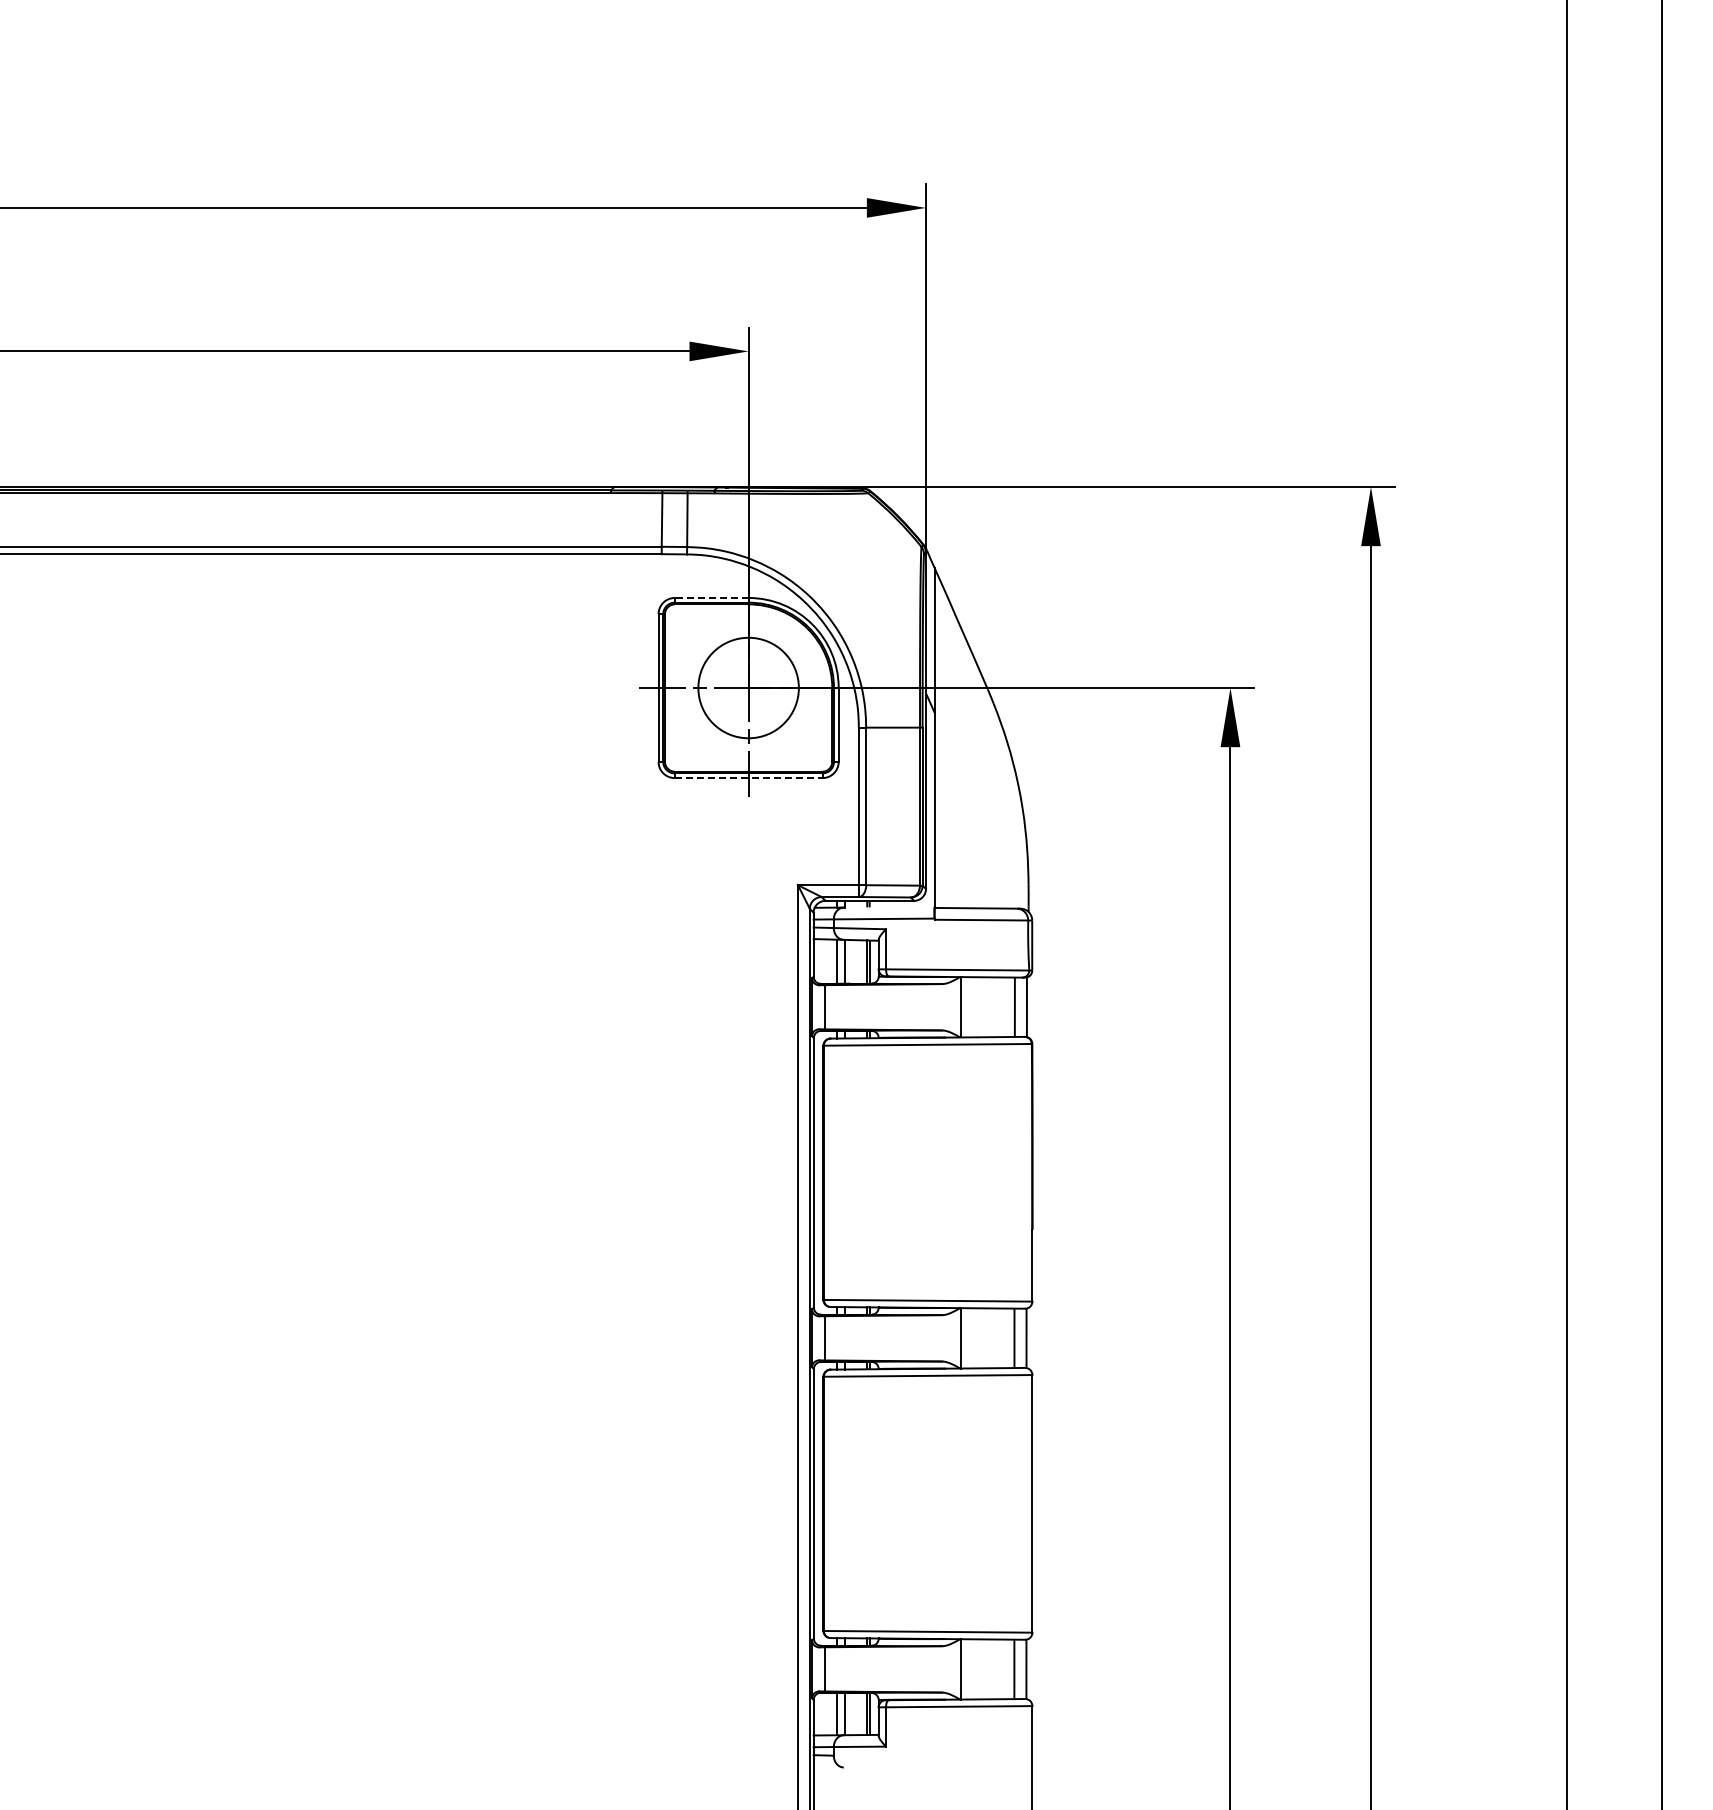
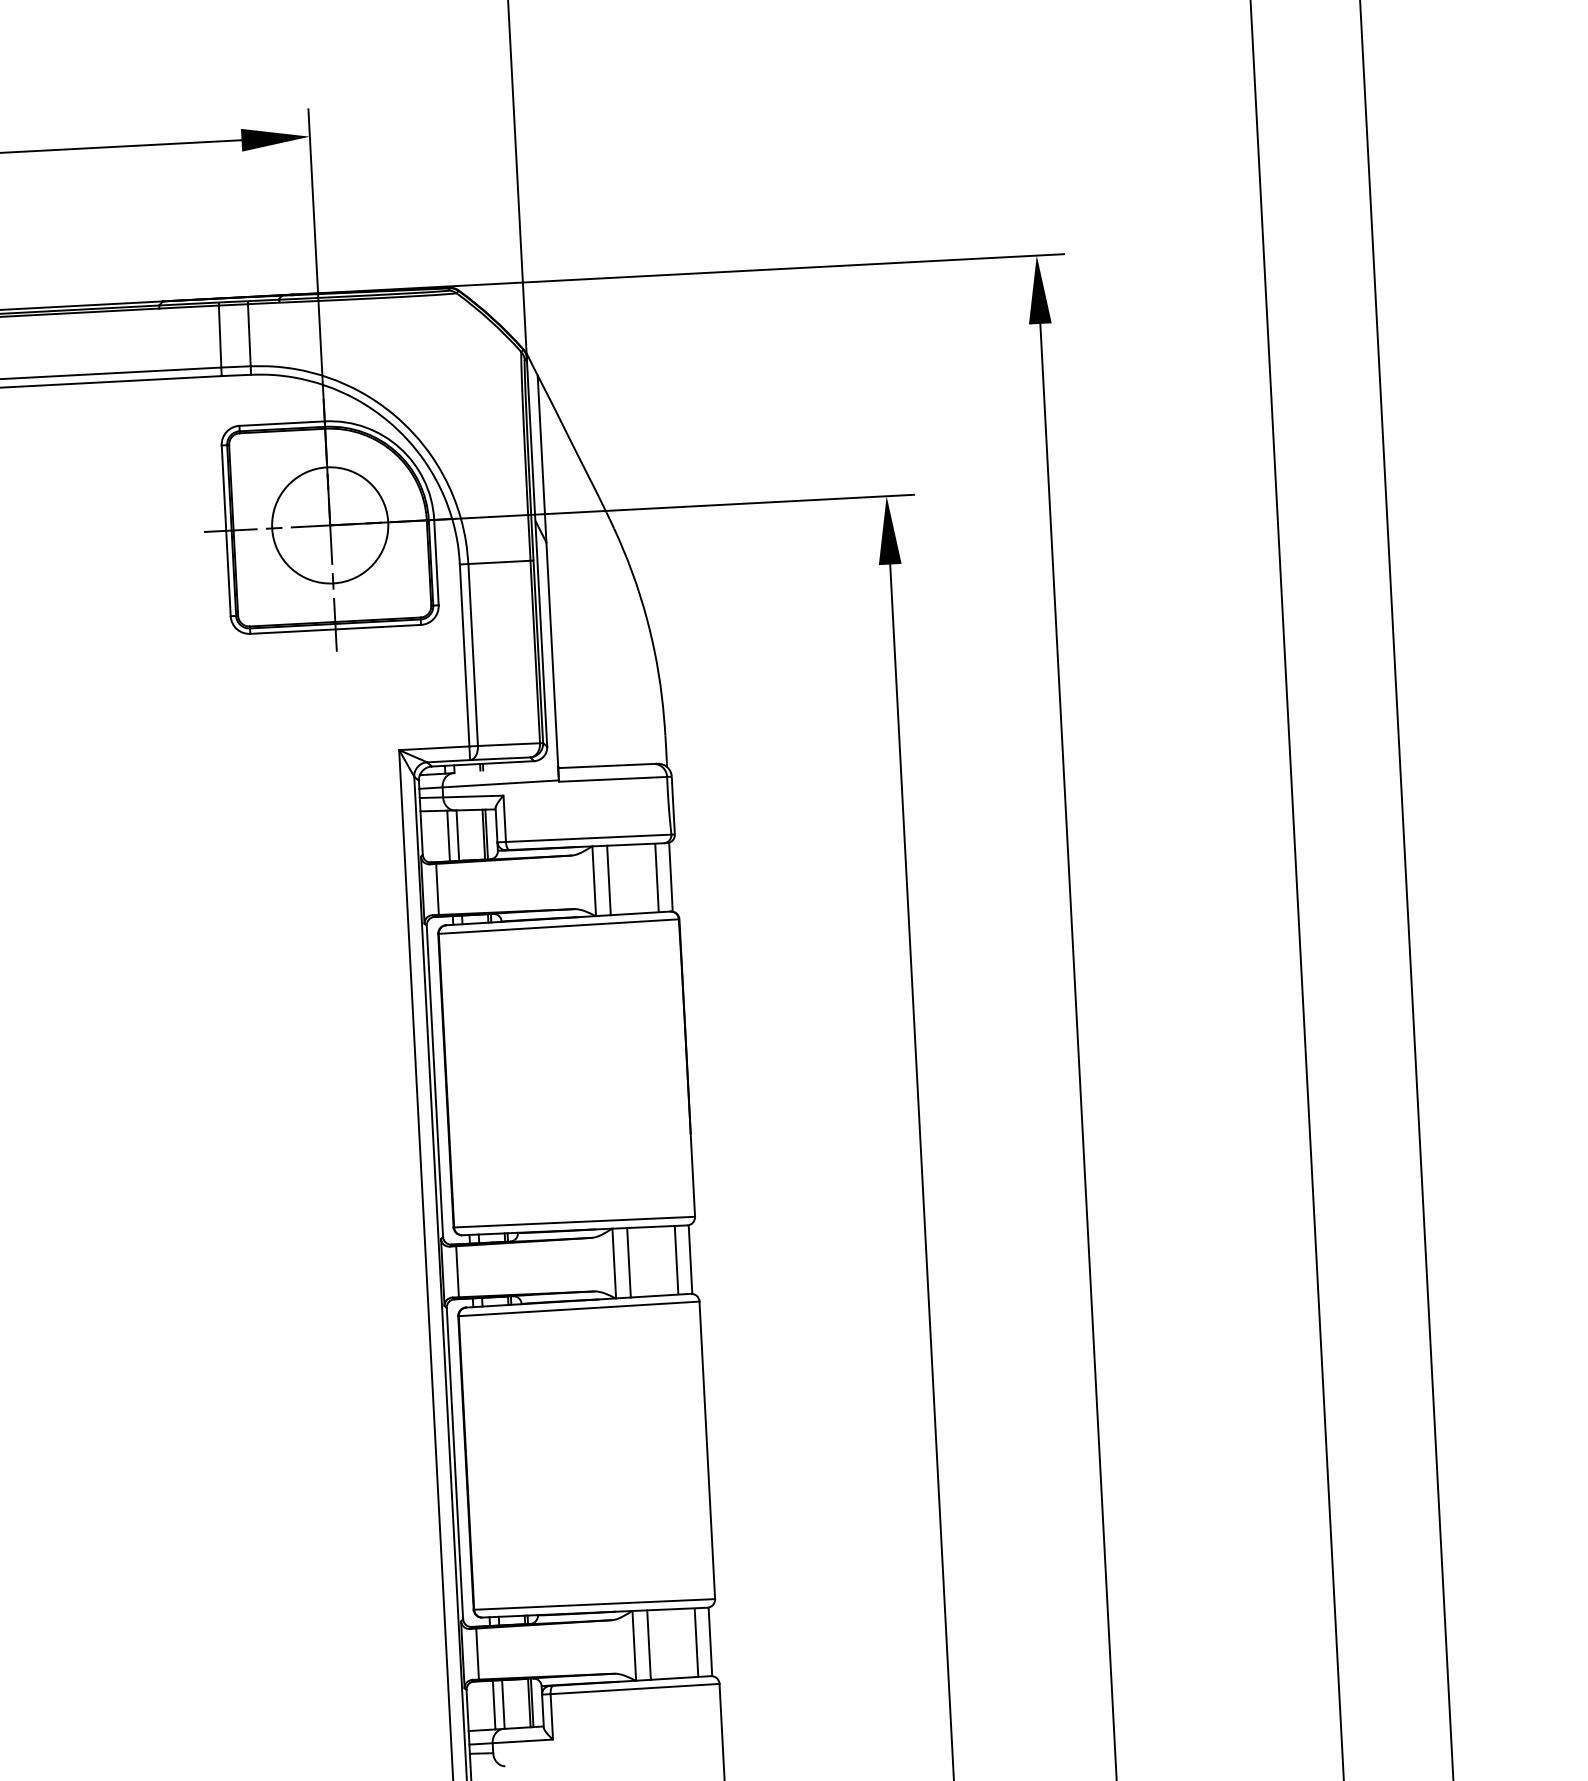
line: (711, 597) -> (281, 423), dashed -> solid
line: (748, 778) -> (335, 629), dashed -> solid
line: (973, 1007) -> (609, 880), added
line: (973, 1338) -> (629, 1262), added
line: (973, 1669) -> (649, 1645), added

